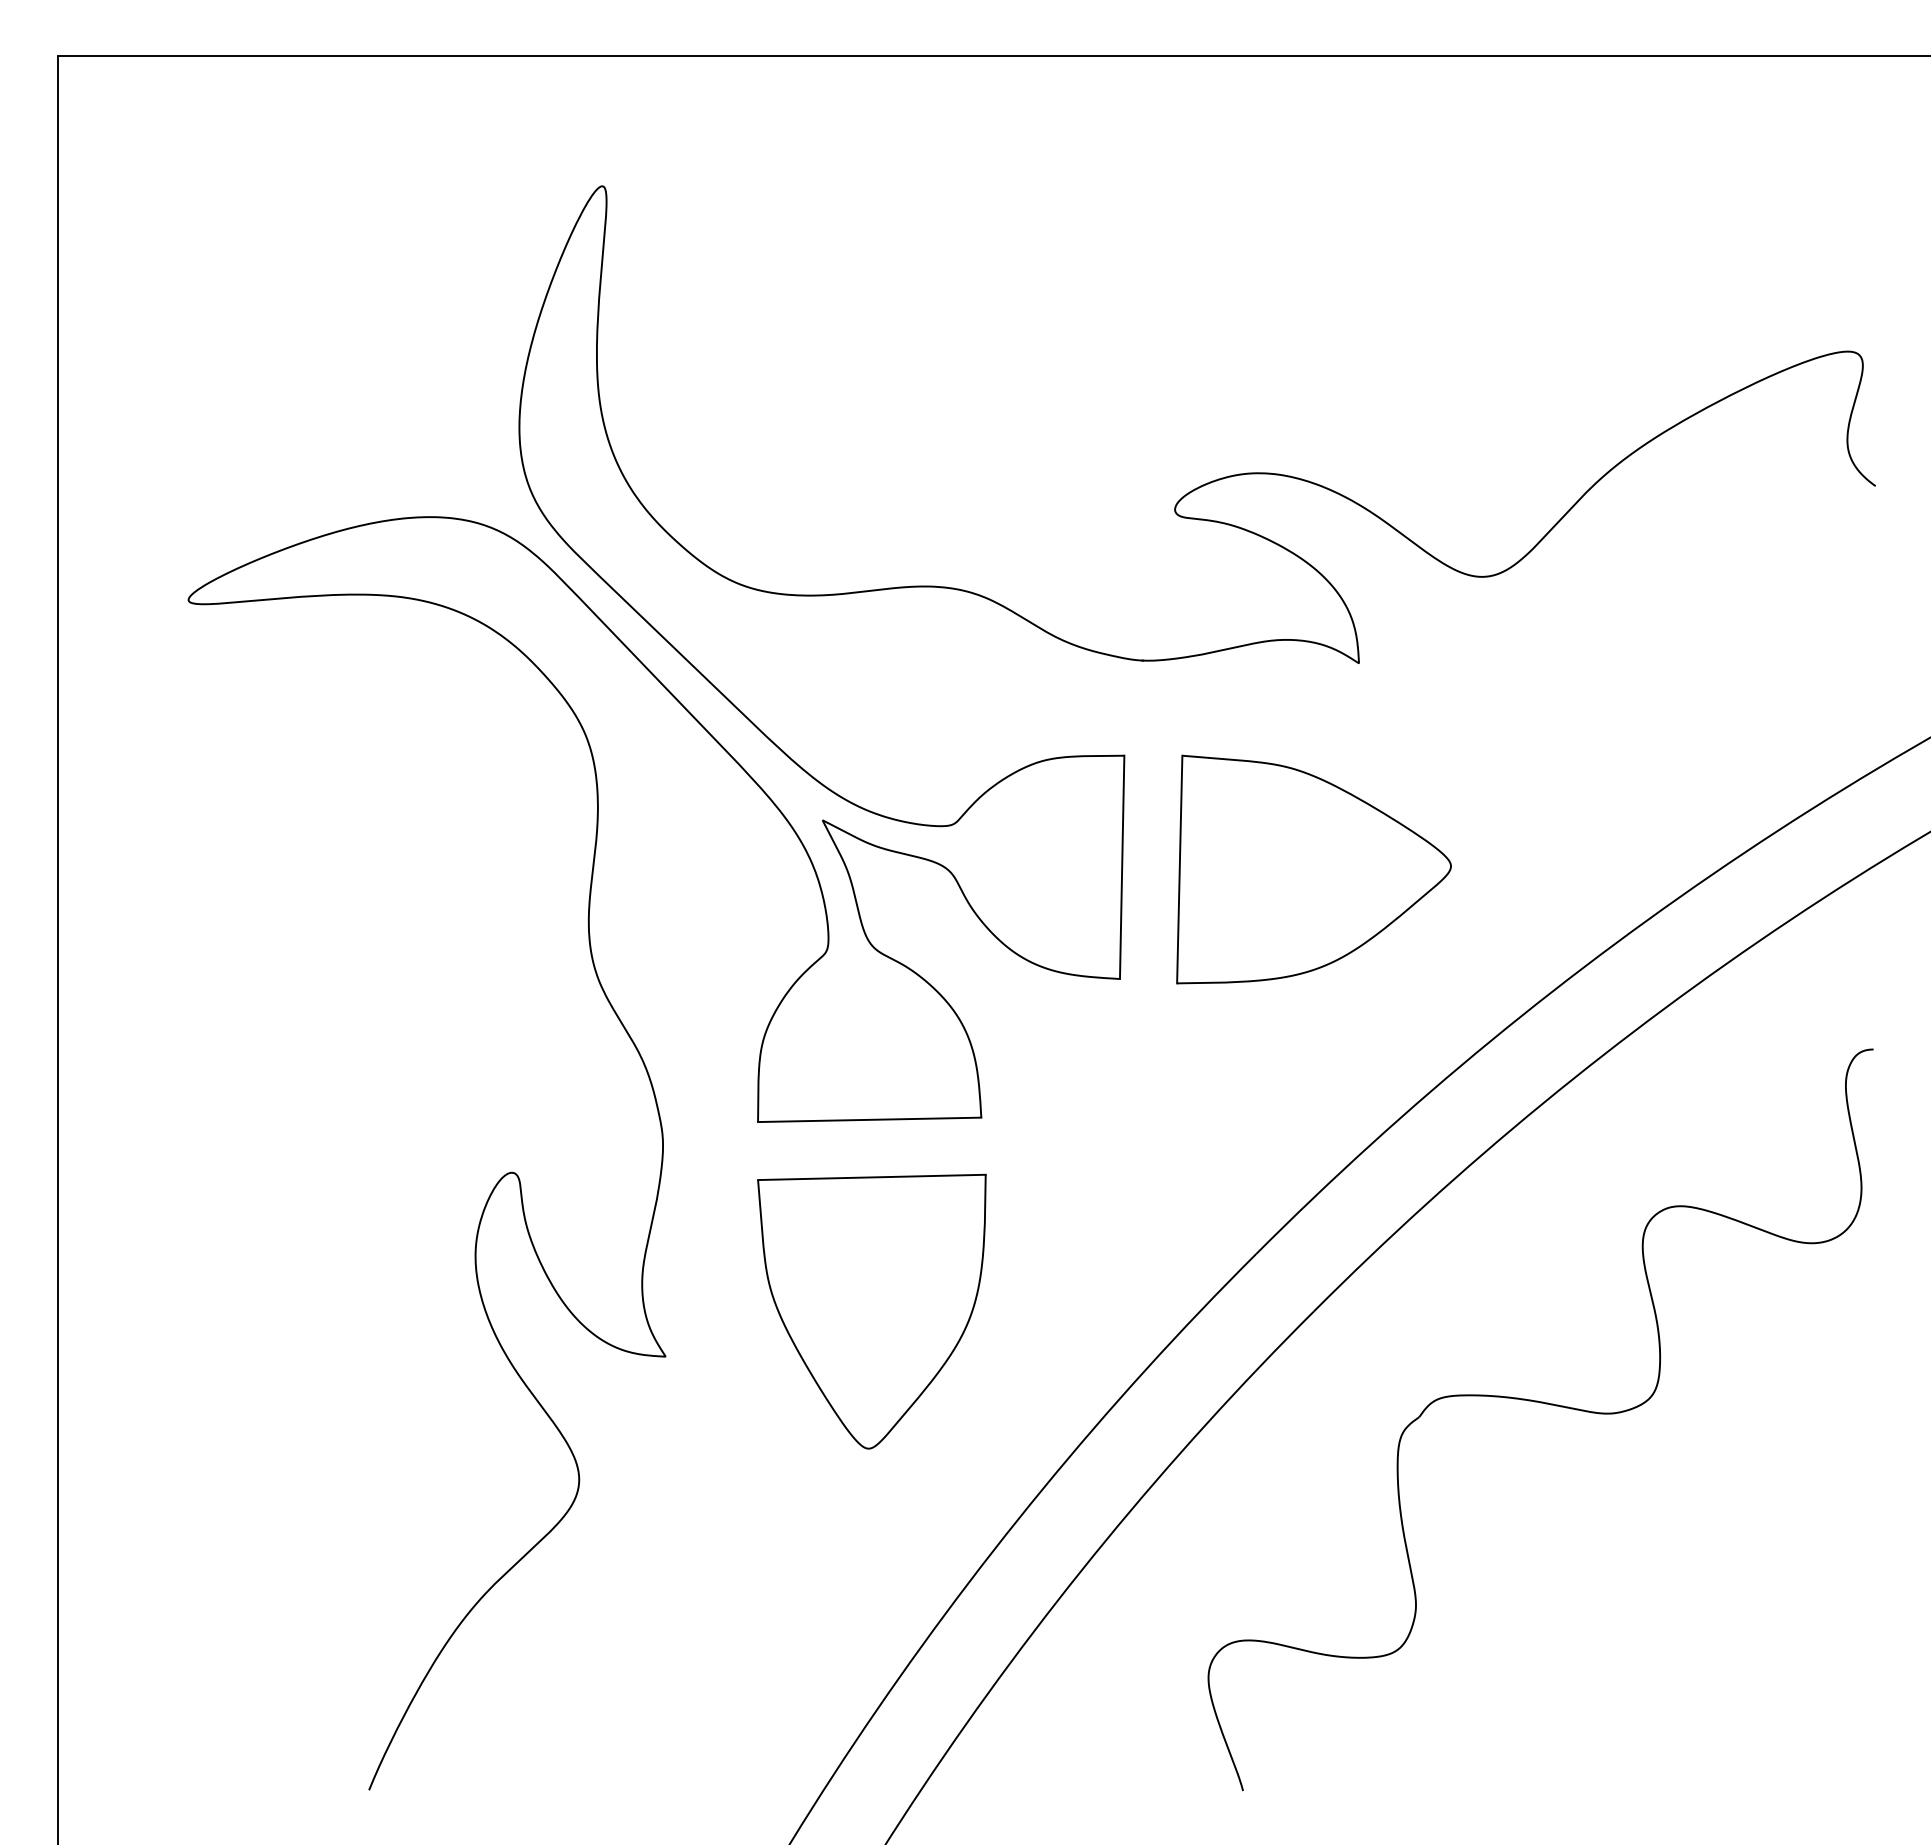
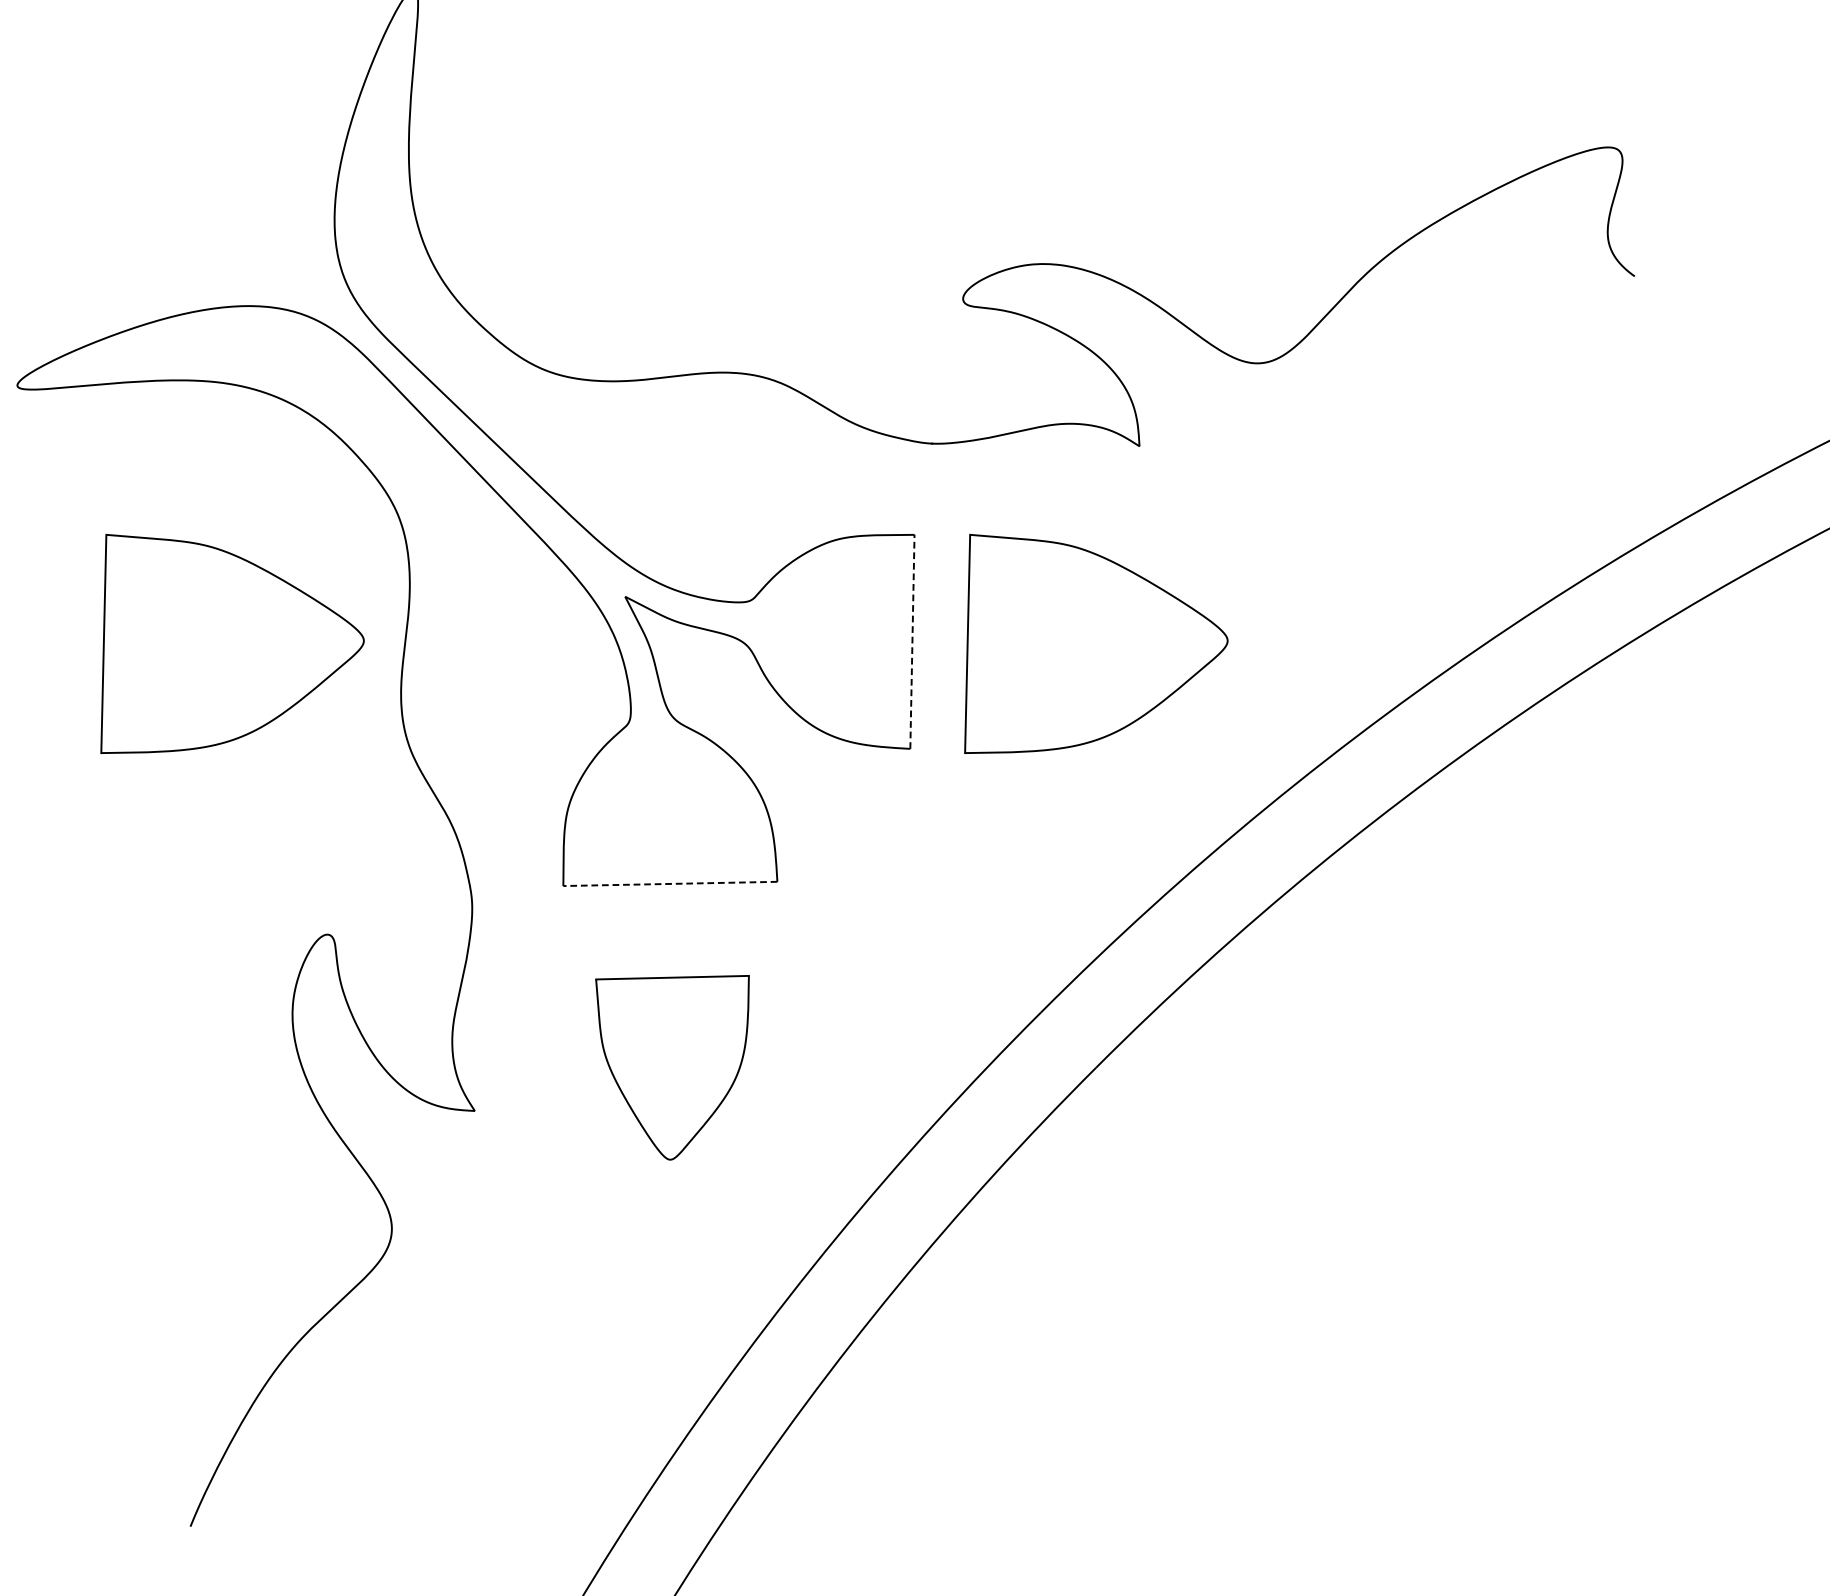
line: (1122, 867) -> (912, 642), solid -> dashed
part: (412, 869) -> (232, 643), added
line: (869, 1119) -> (670, 883), solid -> dashed
part: (871, 1311) -> (672, 1067), size x0.7
part: (1545, 1404) -> (1318, 1156), removed

